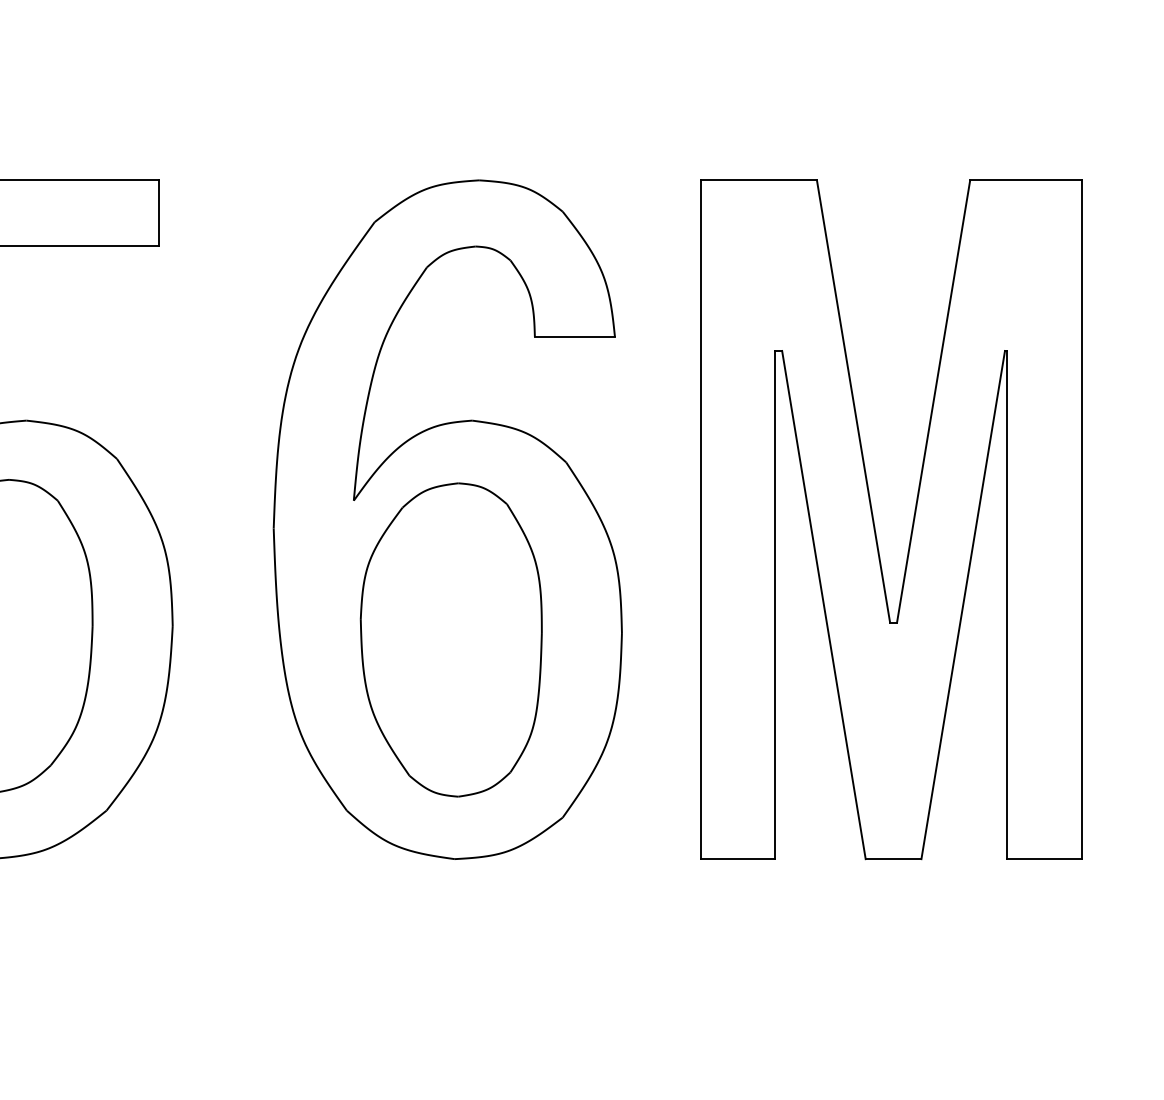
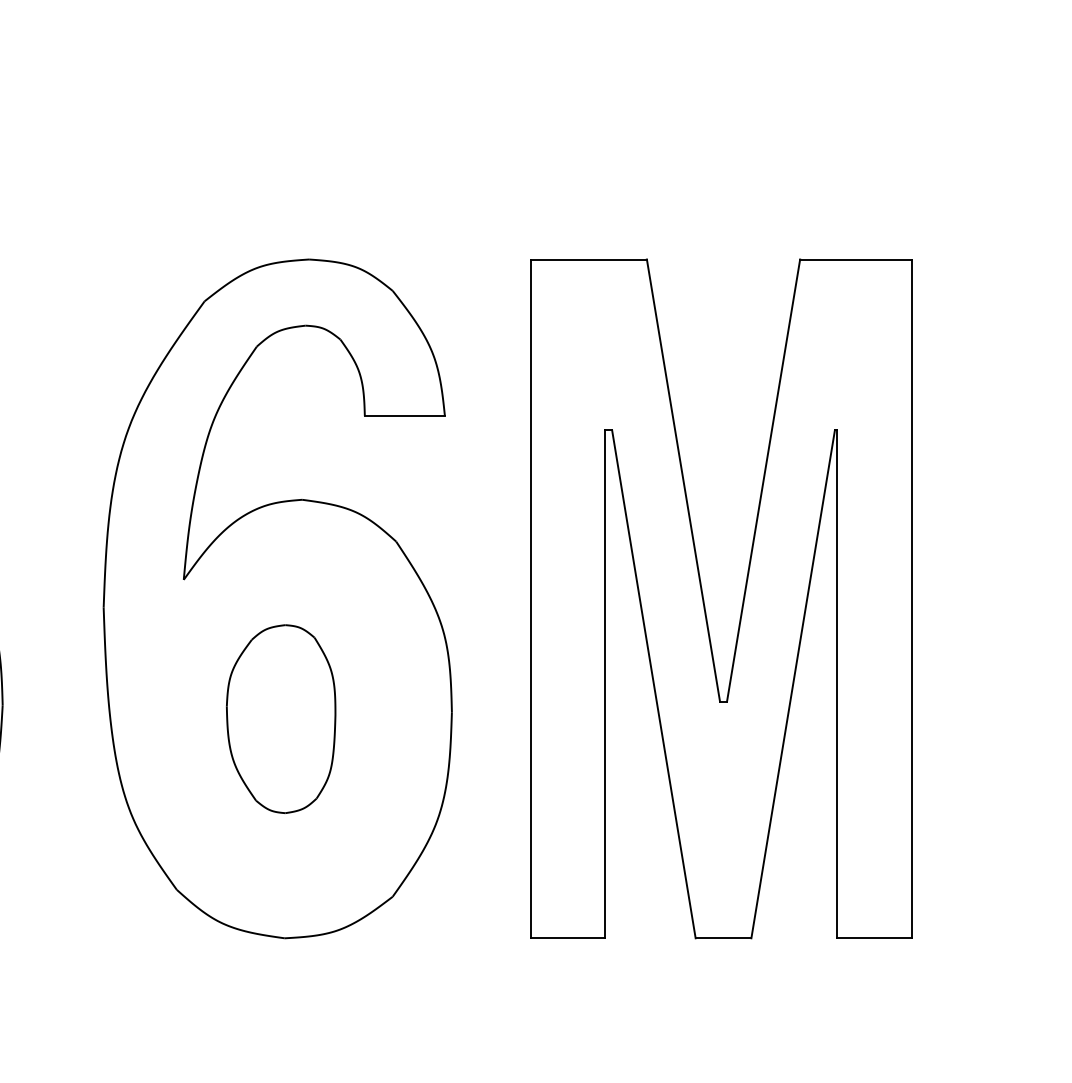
part: (450, 639) -> (280, 718), size x0.6

